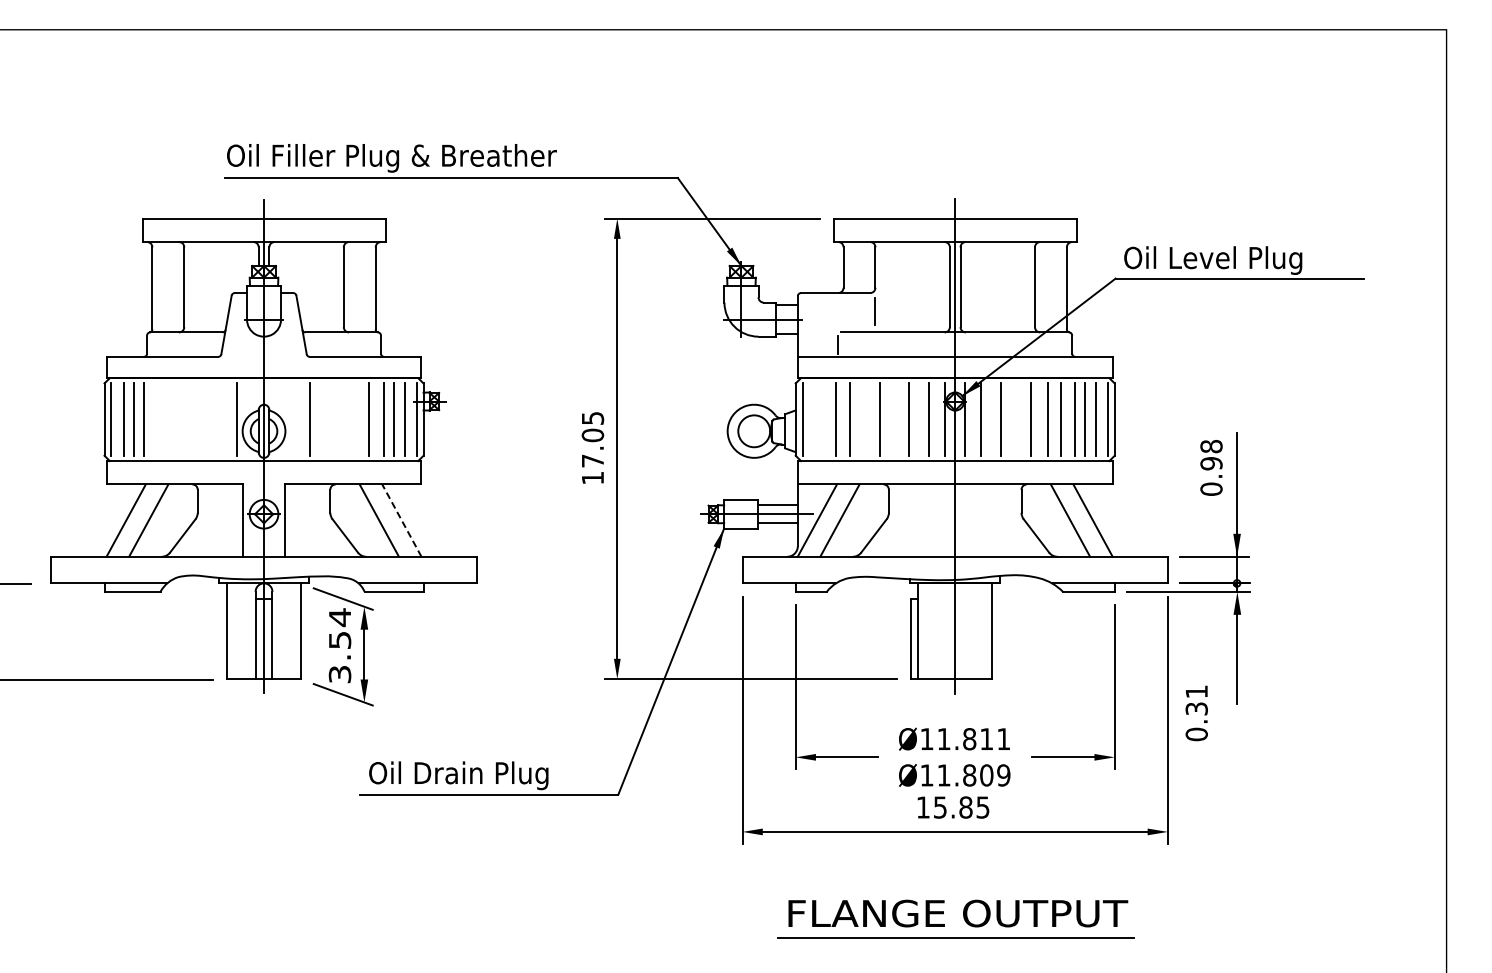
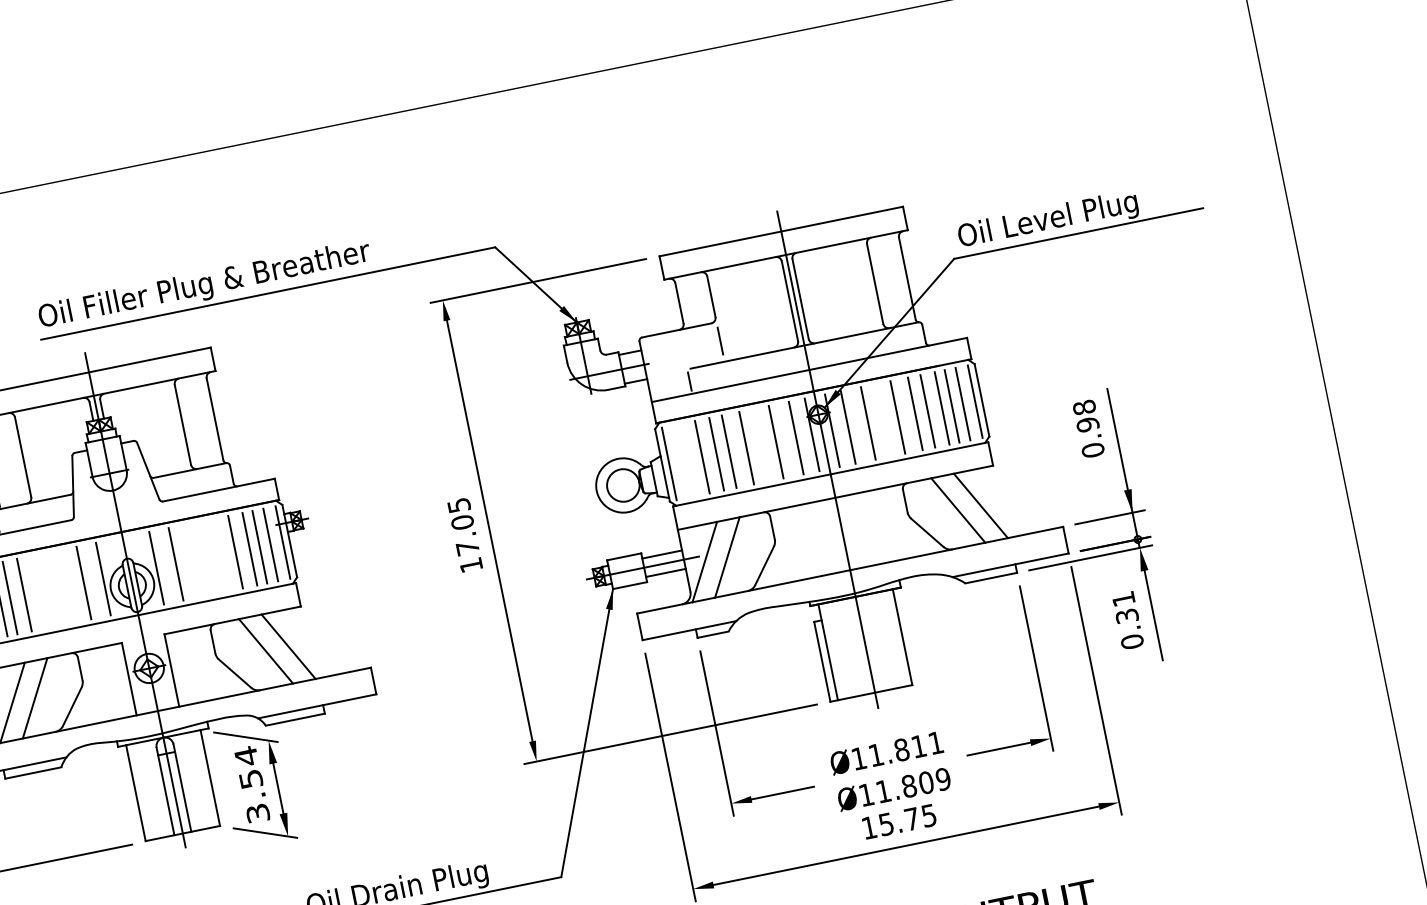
line: (158, 419) -> (24, 595), added
line: (218, 419) -> (84, 582), added
line: (290, 419) -> (156, 568), added
line: (862, 419) -> (729, 451), added
line: (401, 520) -> (288, 646), dashed -> solid
text: (1196, 713) -> (1127, 620), moved
text: (965, 807) -> (911, 819), 15.85 -> 15.75

